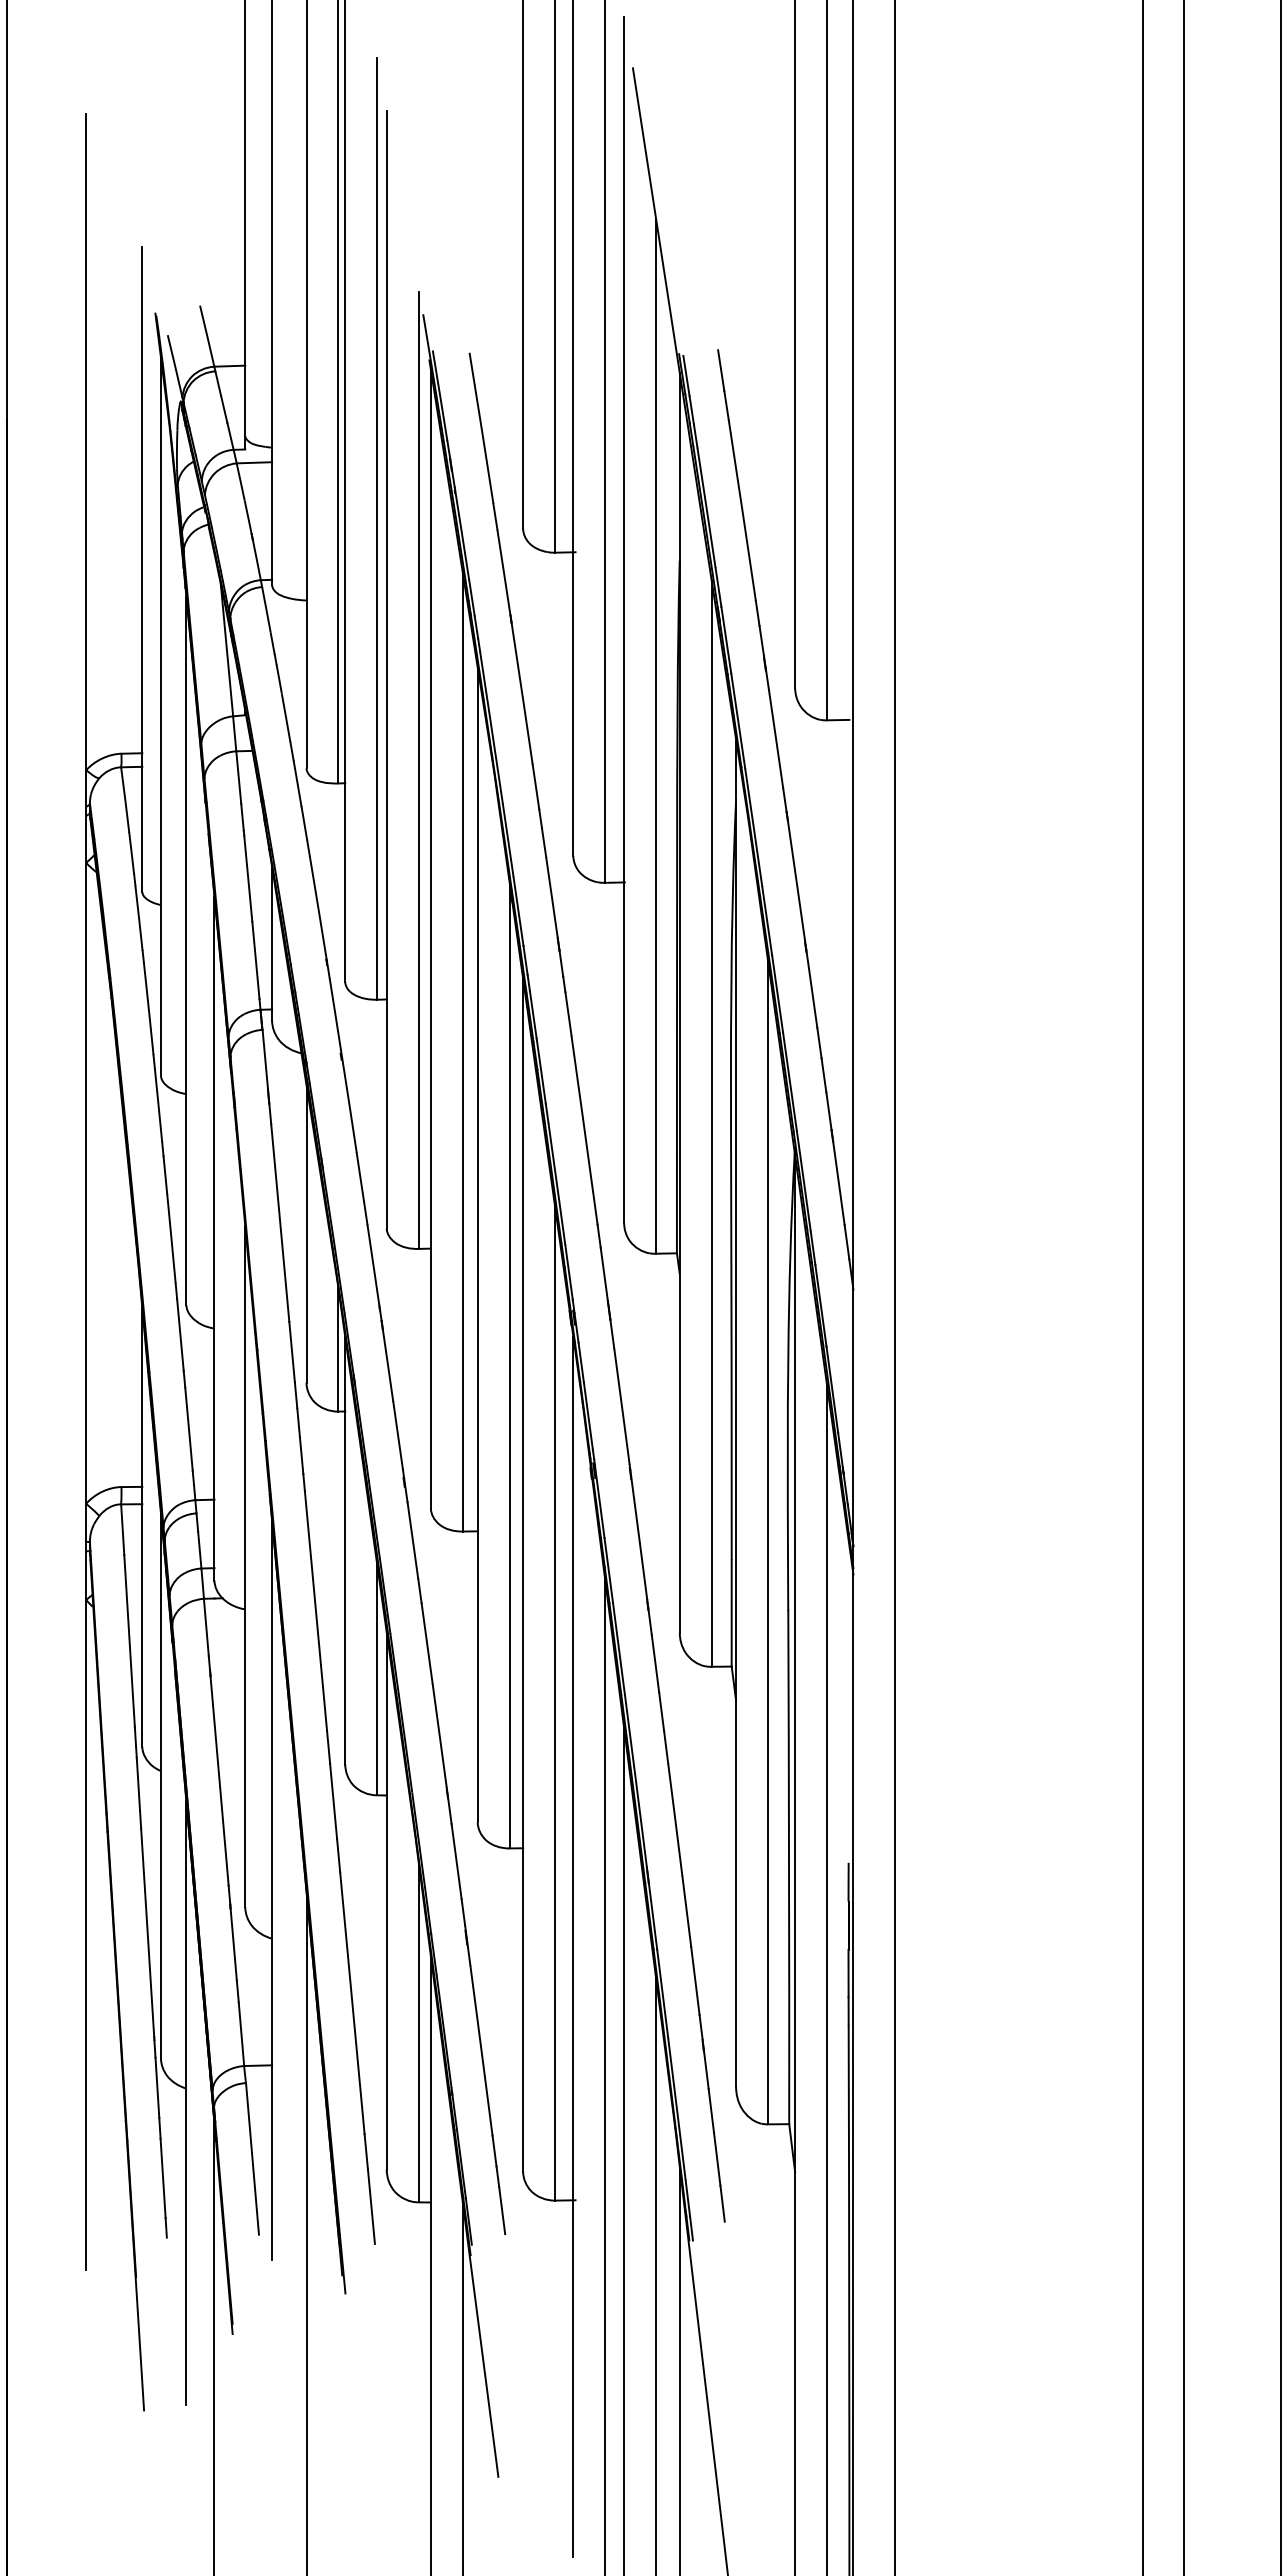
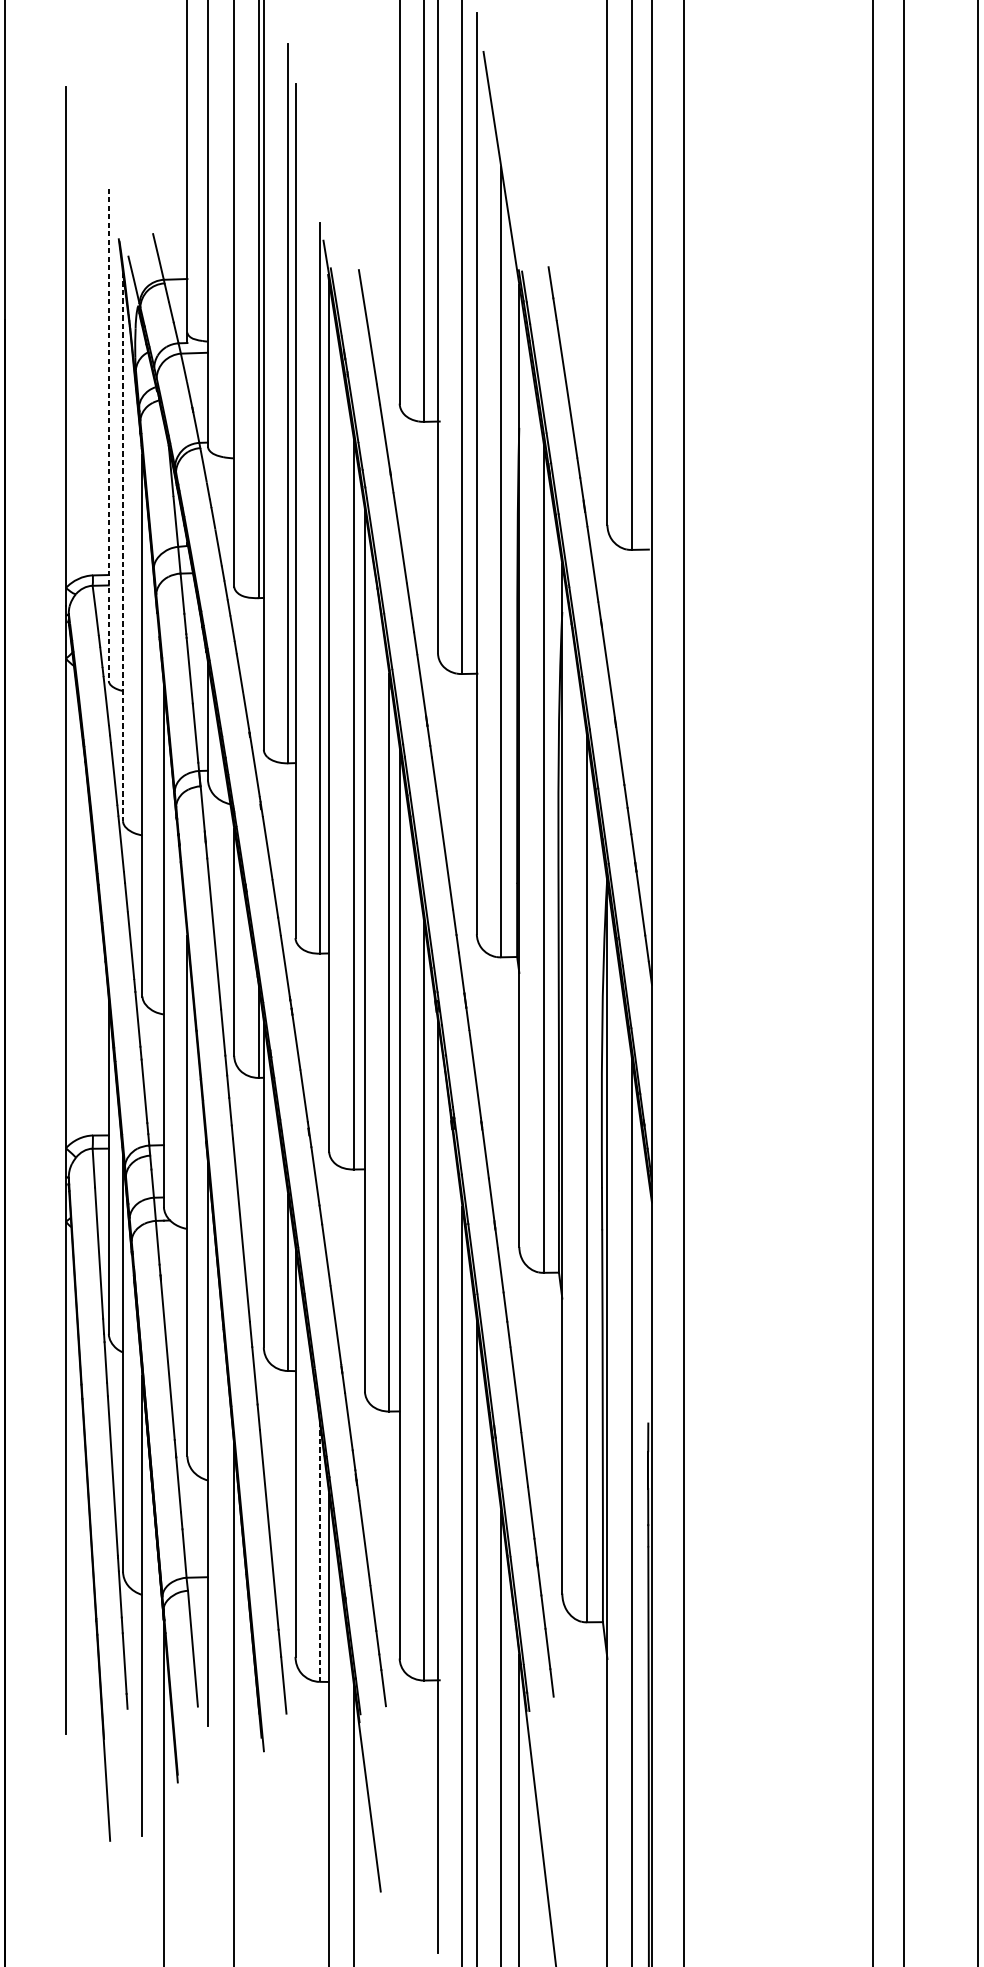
line: (142, 570) -> (108, 435), solid -> dashed
line: (160, 716) -> (122, 546), solid -> dashed
line: (418, 2032) -> (319, 1552), solid -> dashed

